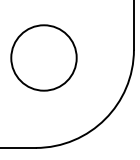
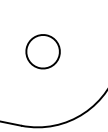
circle: (43, 57) -> (42, 51), size x0.6

